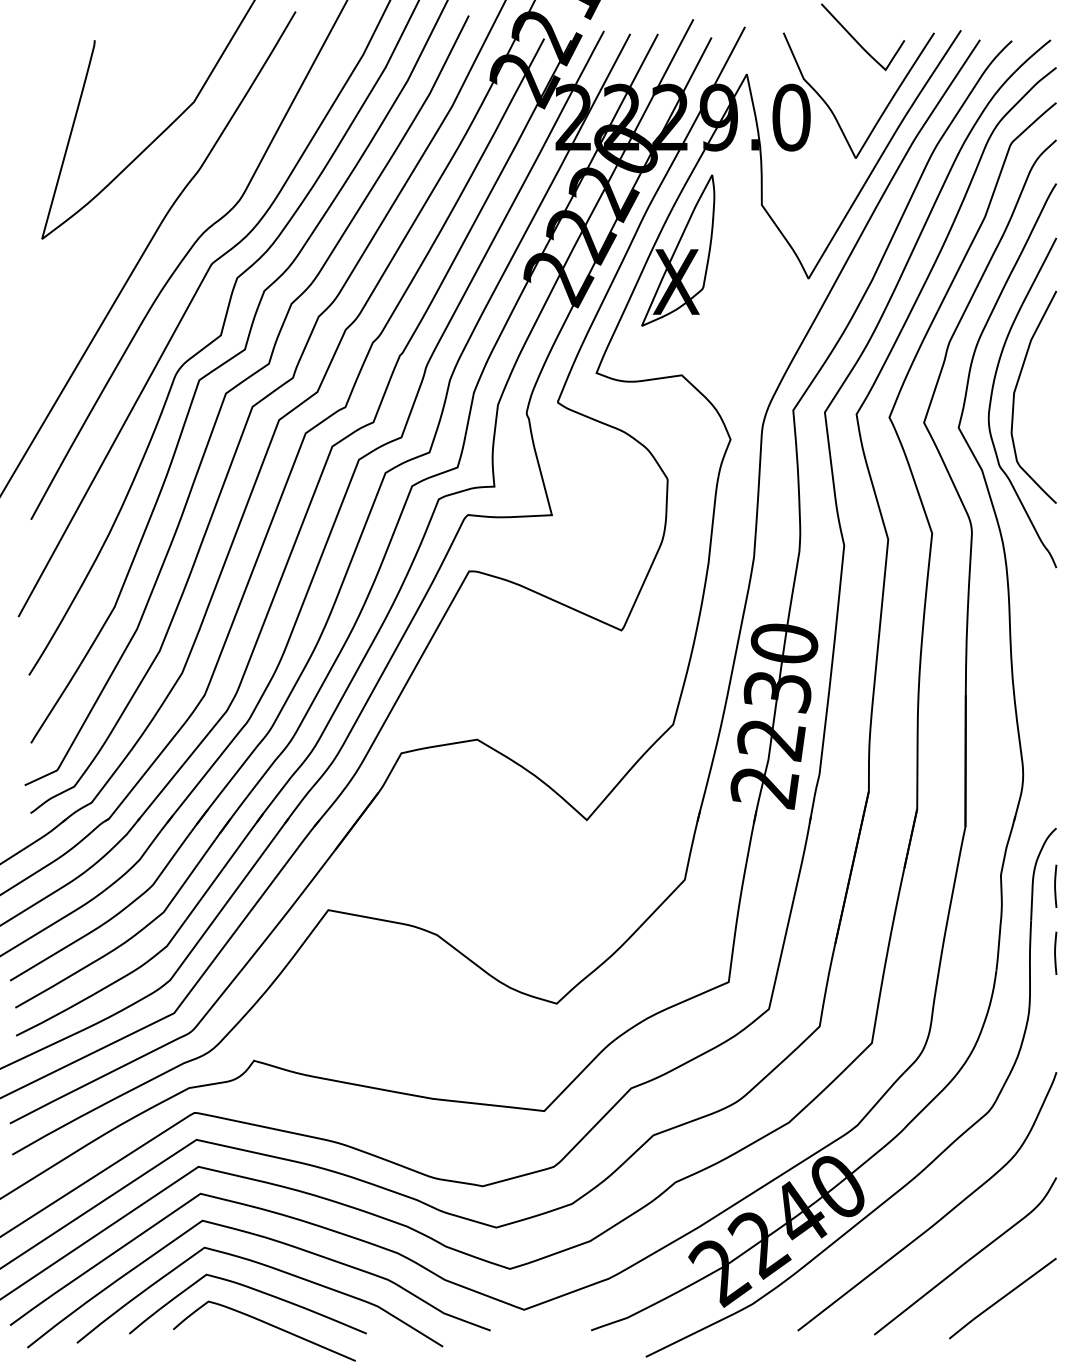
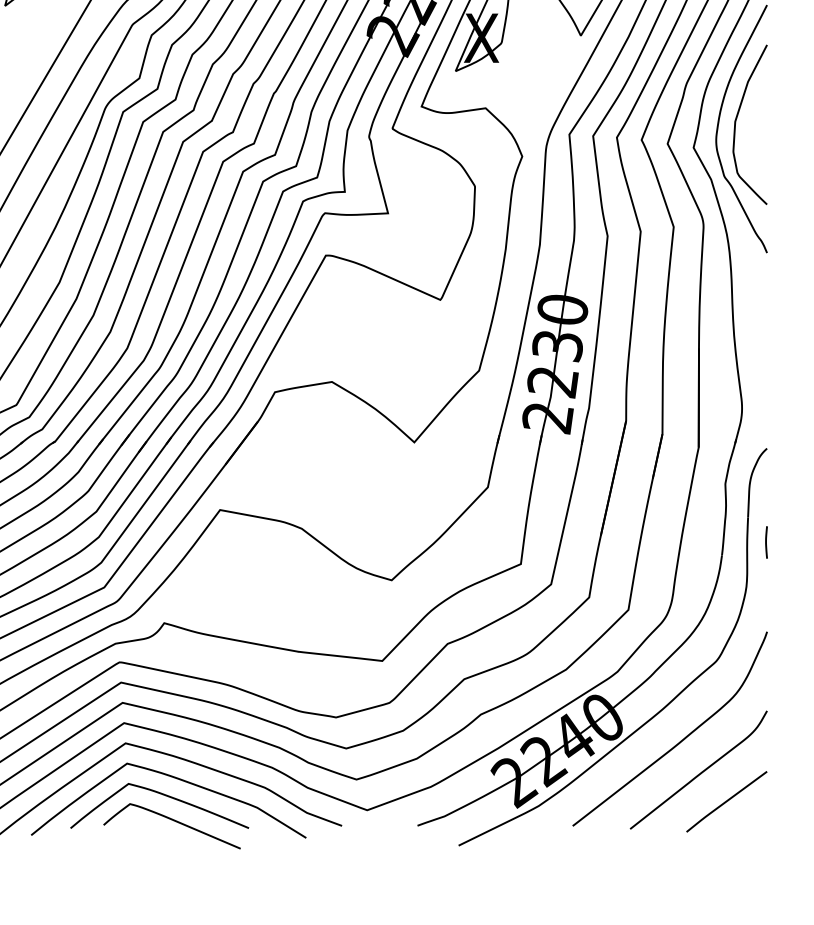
line: (1055, 885) -> (766, 491), removed

